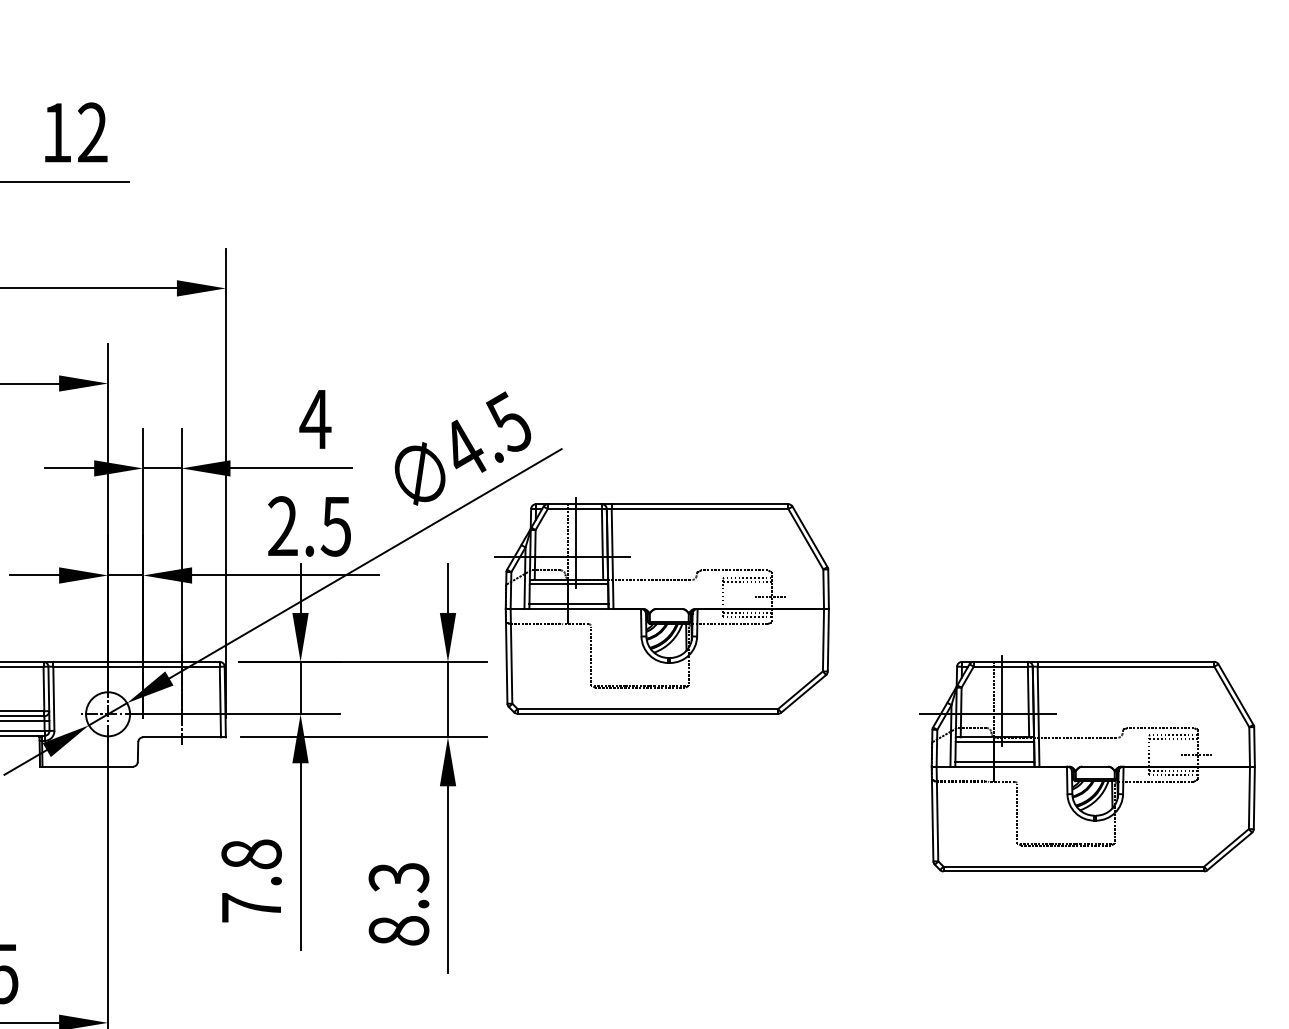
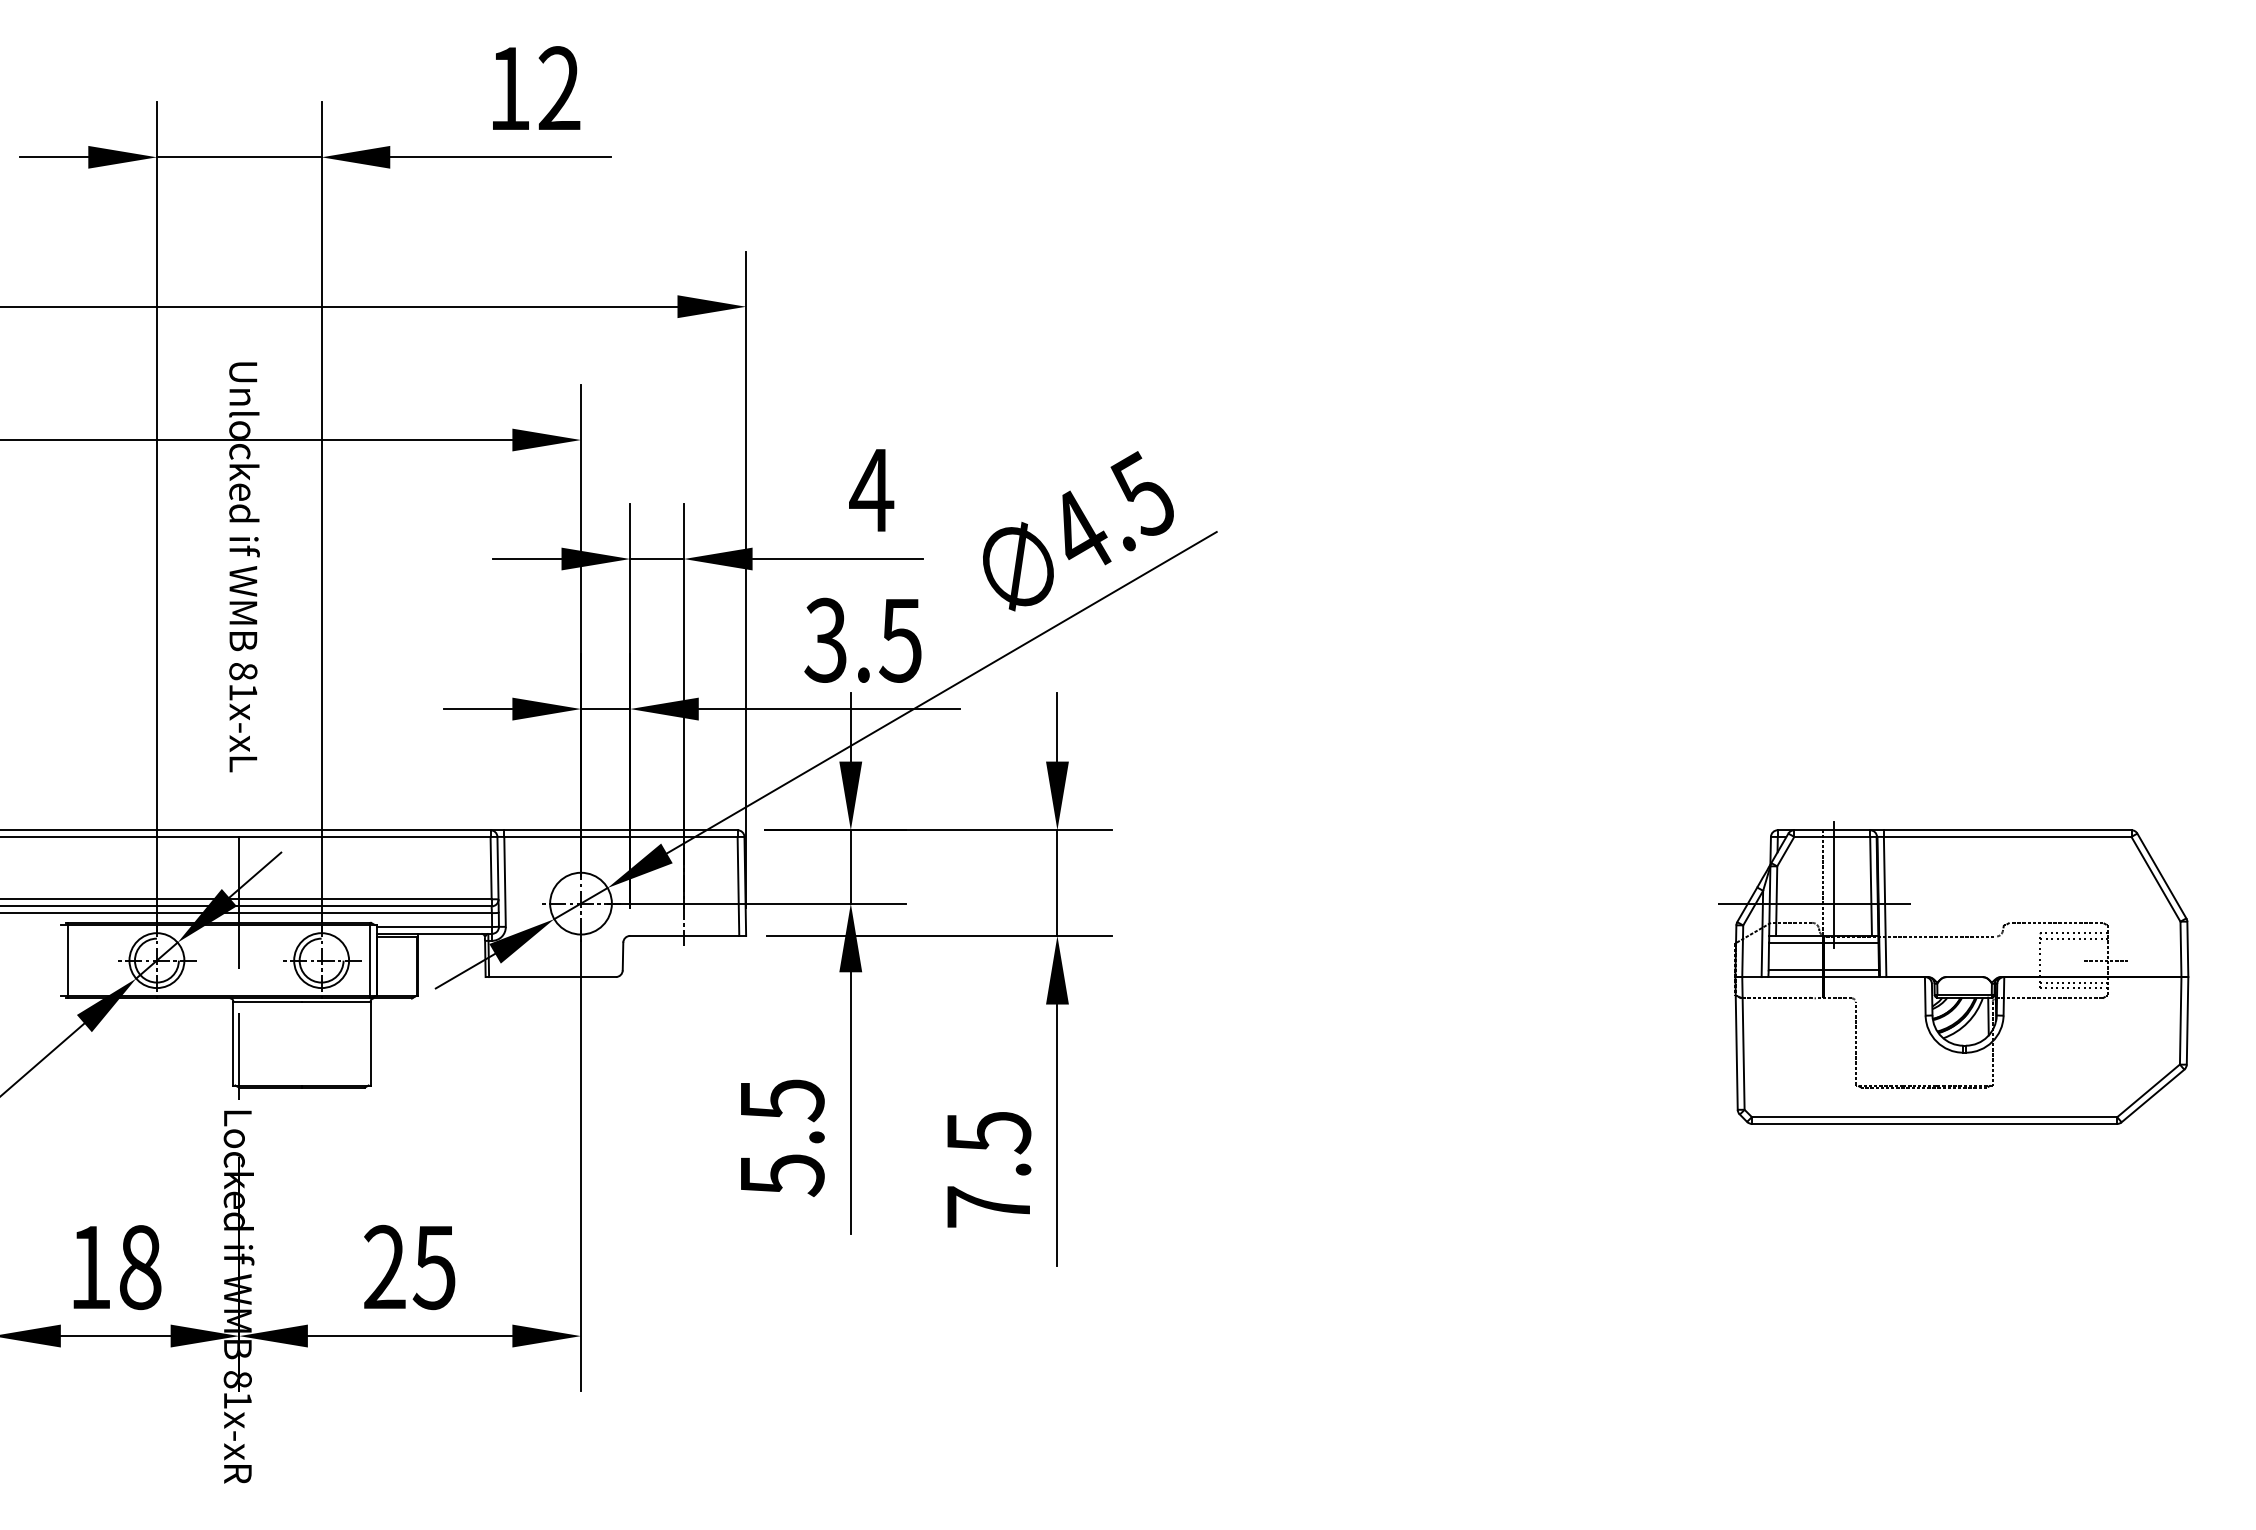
text: (282, 526) -> (825, 640), 2.5 -> 3.5
part: (661, 605) -> (1356, 751), removed
text: (251, 881) -> (781, 1138), 7.8 -> 5.5
text: (398, 903) -> (988, 1169), 8.3 -> 7.5

